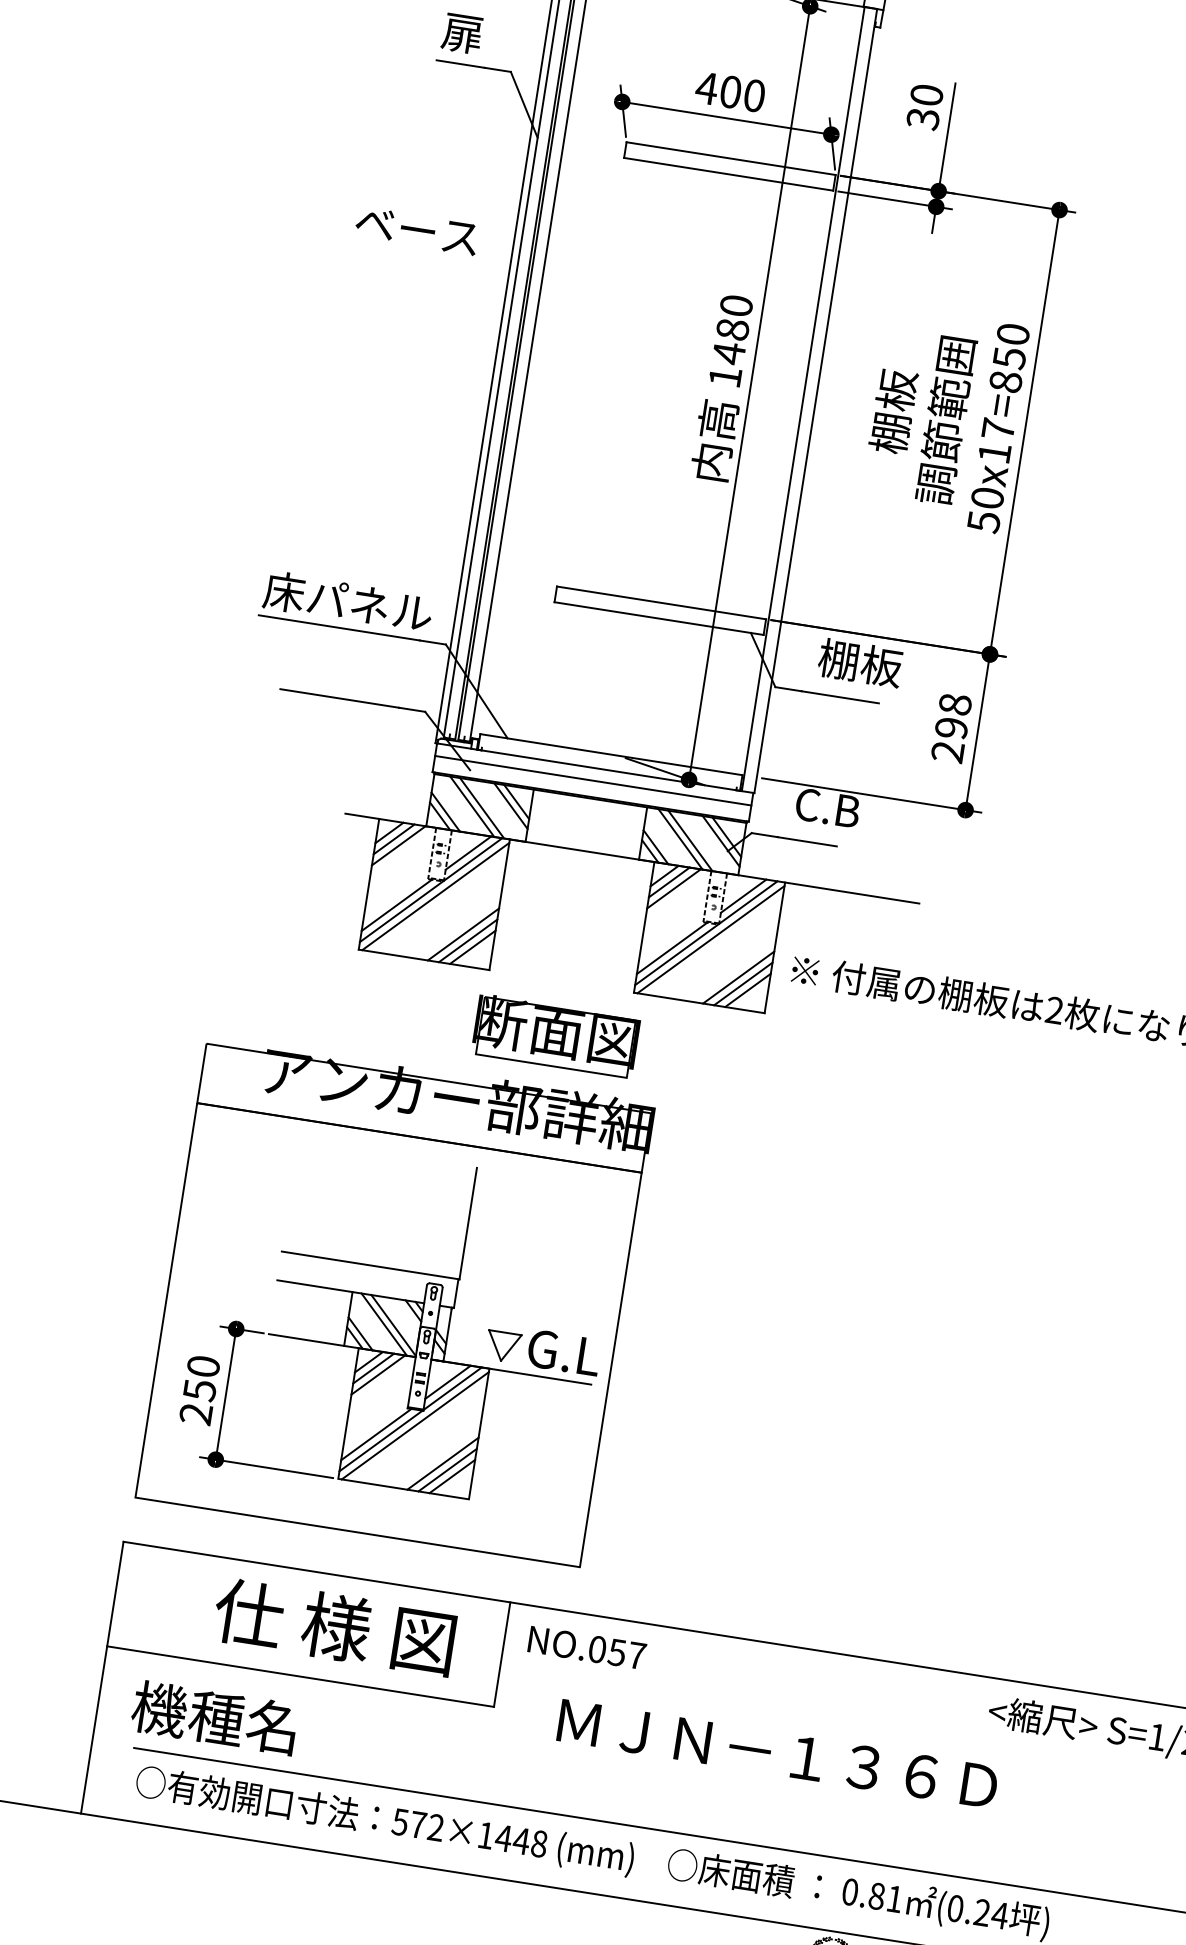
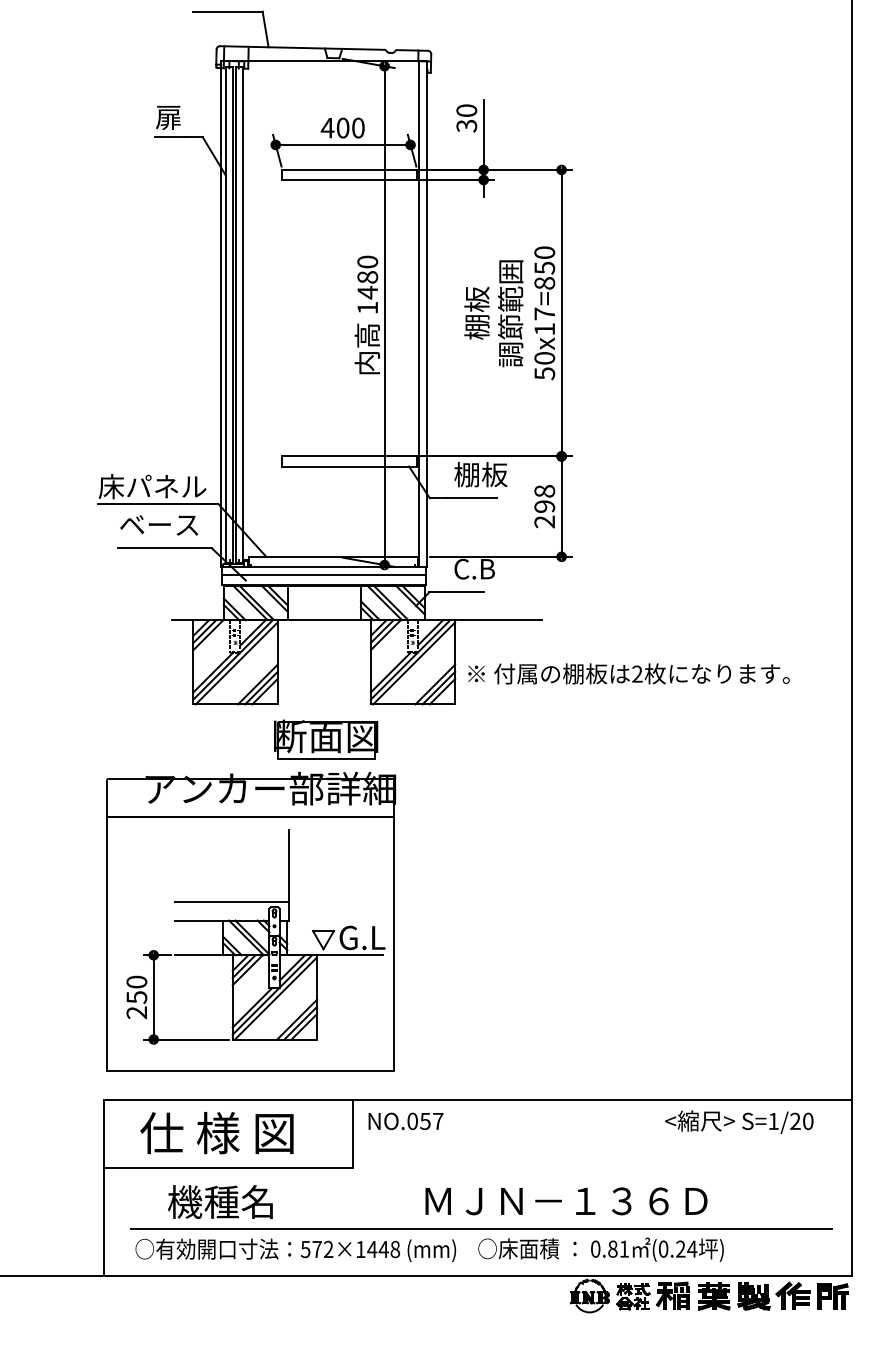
text: (417, 231) -> (159, 525), moved
text: (333, 1627) -> (216, 1133), moved
text: (214, 1716) -> (220, 1201), moved
text: (777, 1754) -> (566, 1201), moved

